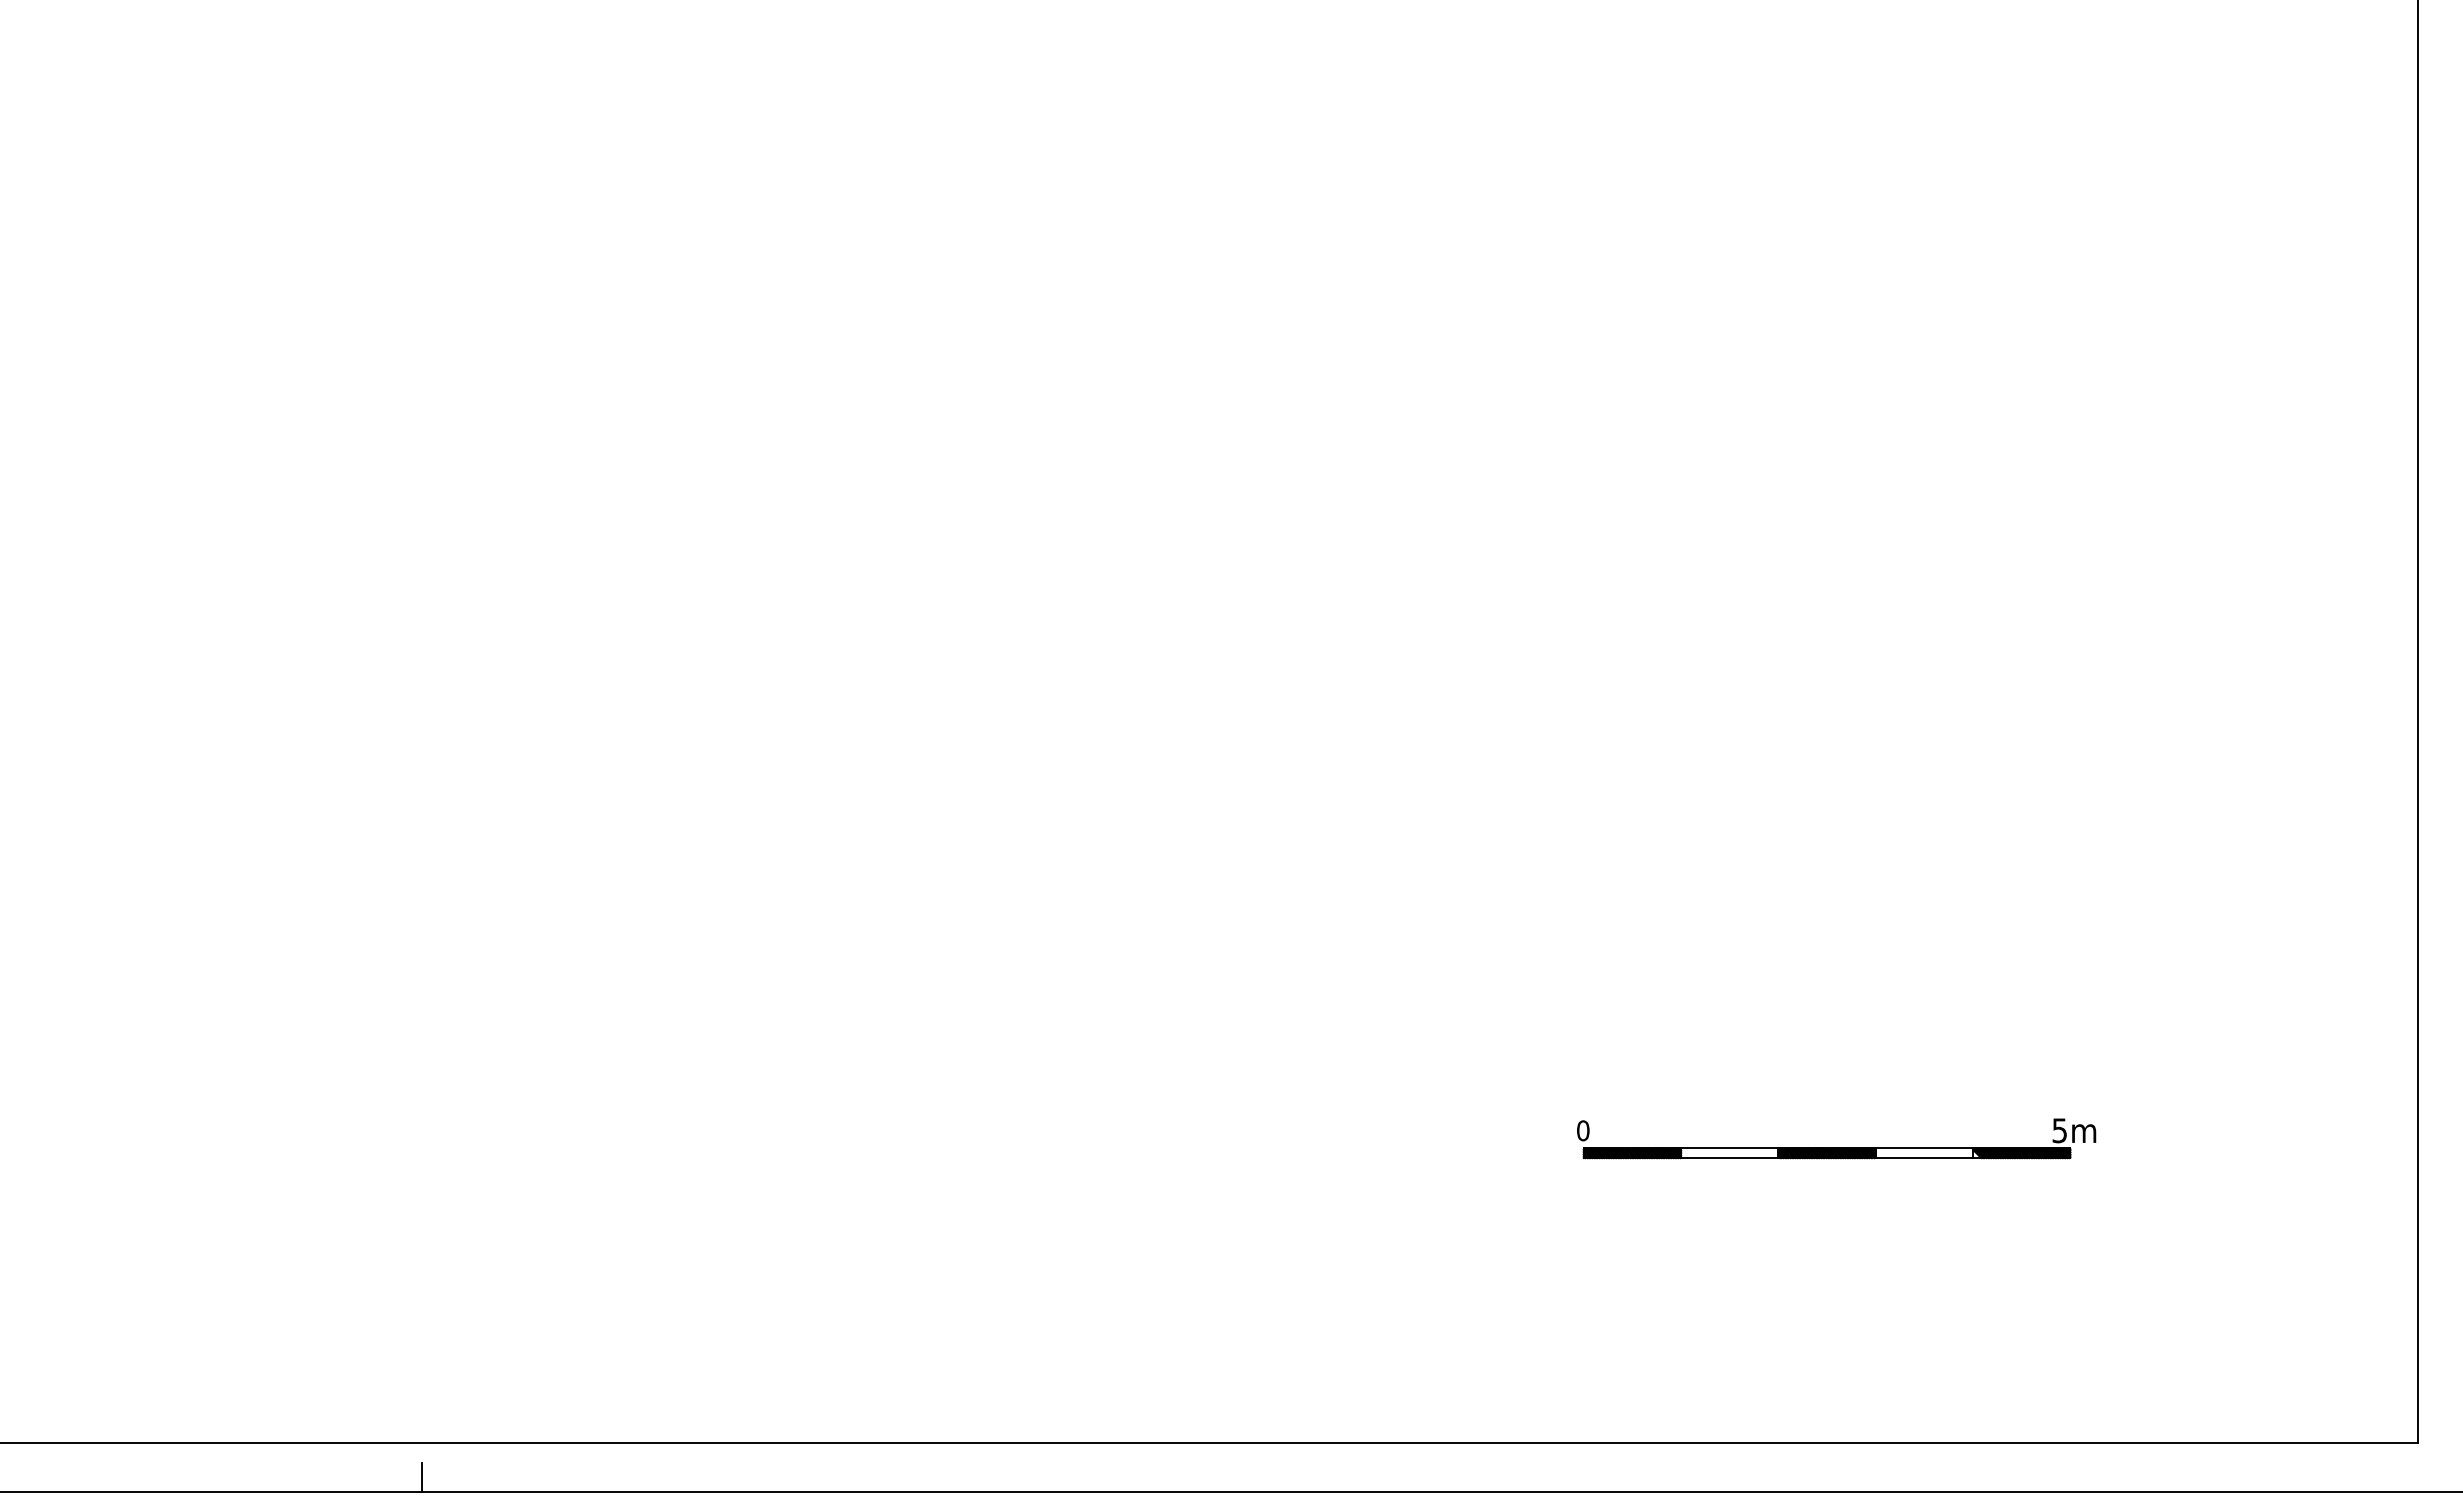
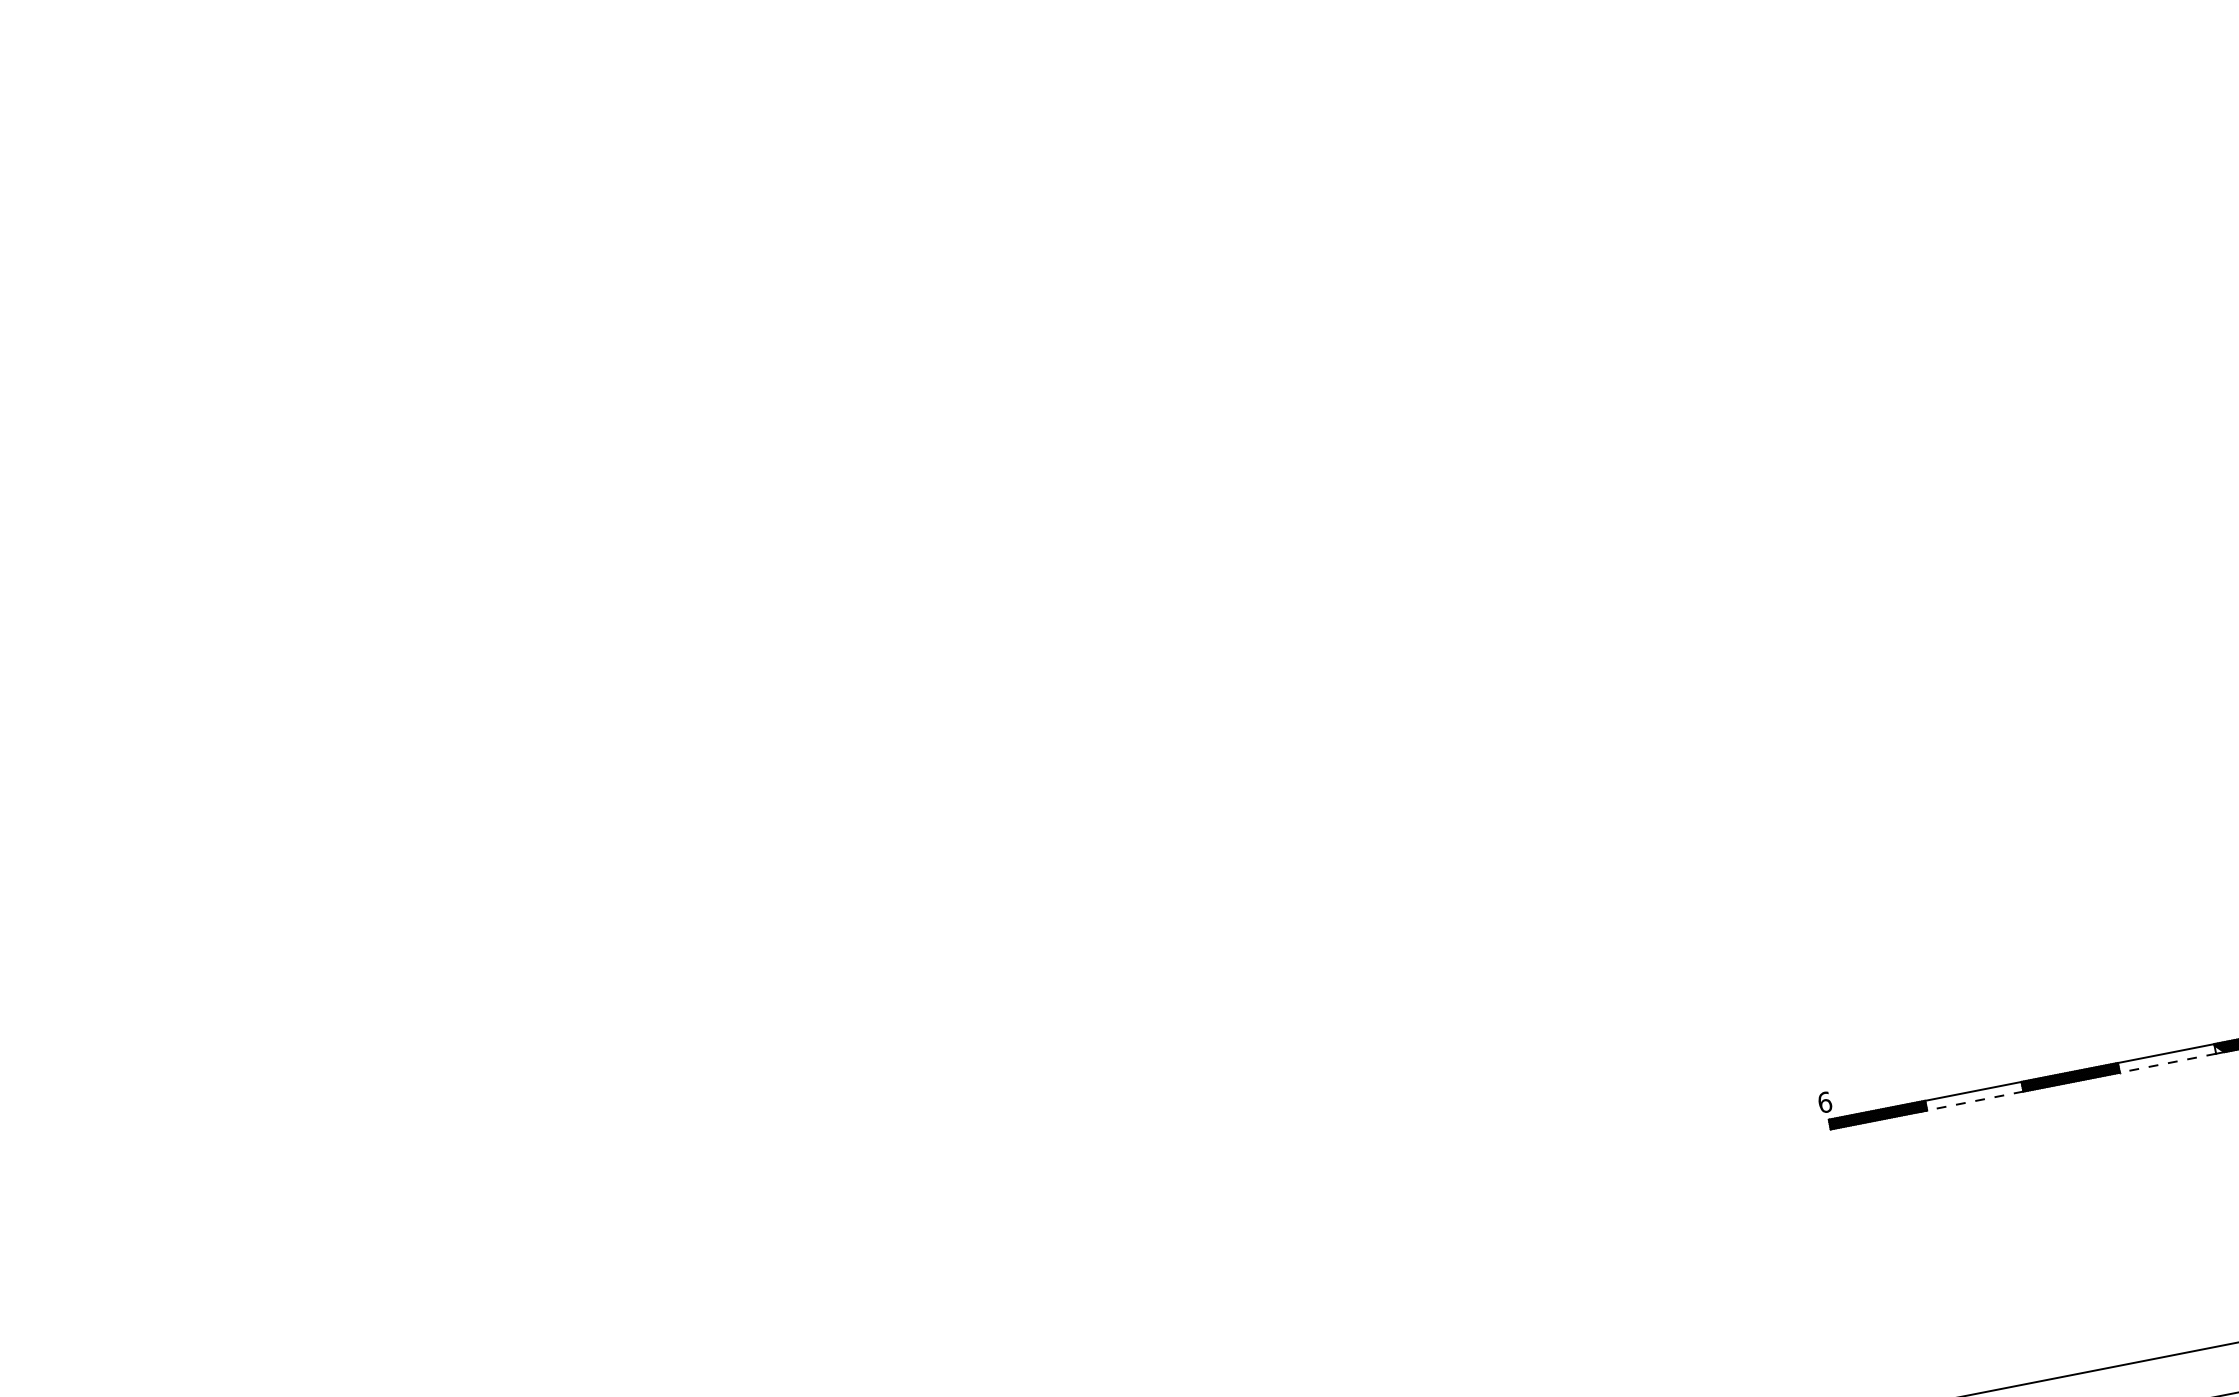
text: (1583, 1130) -> (1825, 1102), 0 -> 6
line: (1723, 1158) -> (1969, 1102), solid -> dashed
line: (1924, 1158) -> (2168, 1063), solid -> dashed

